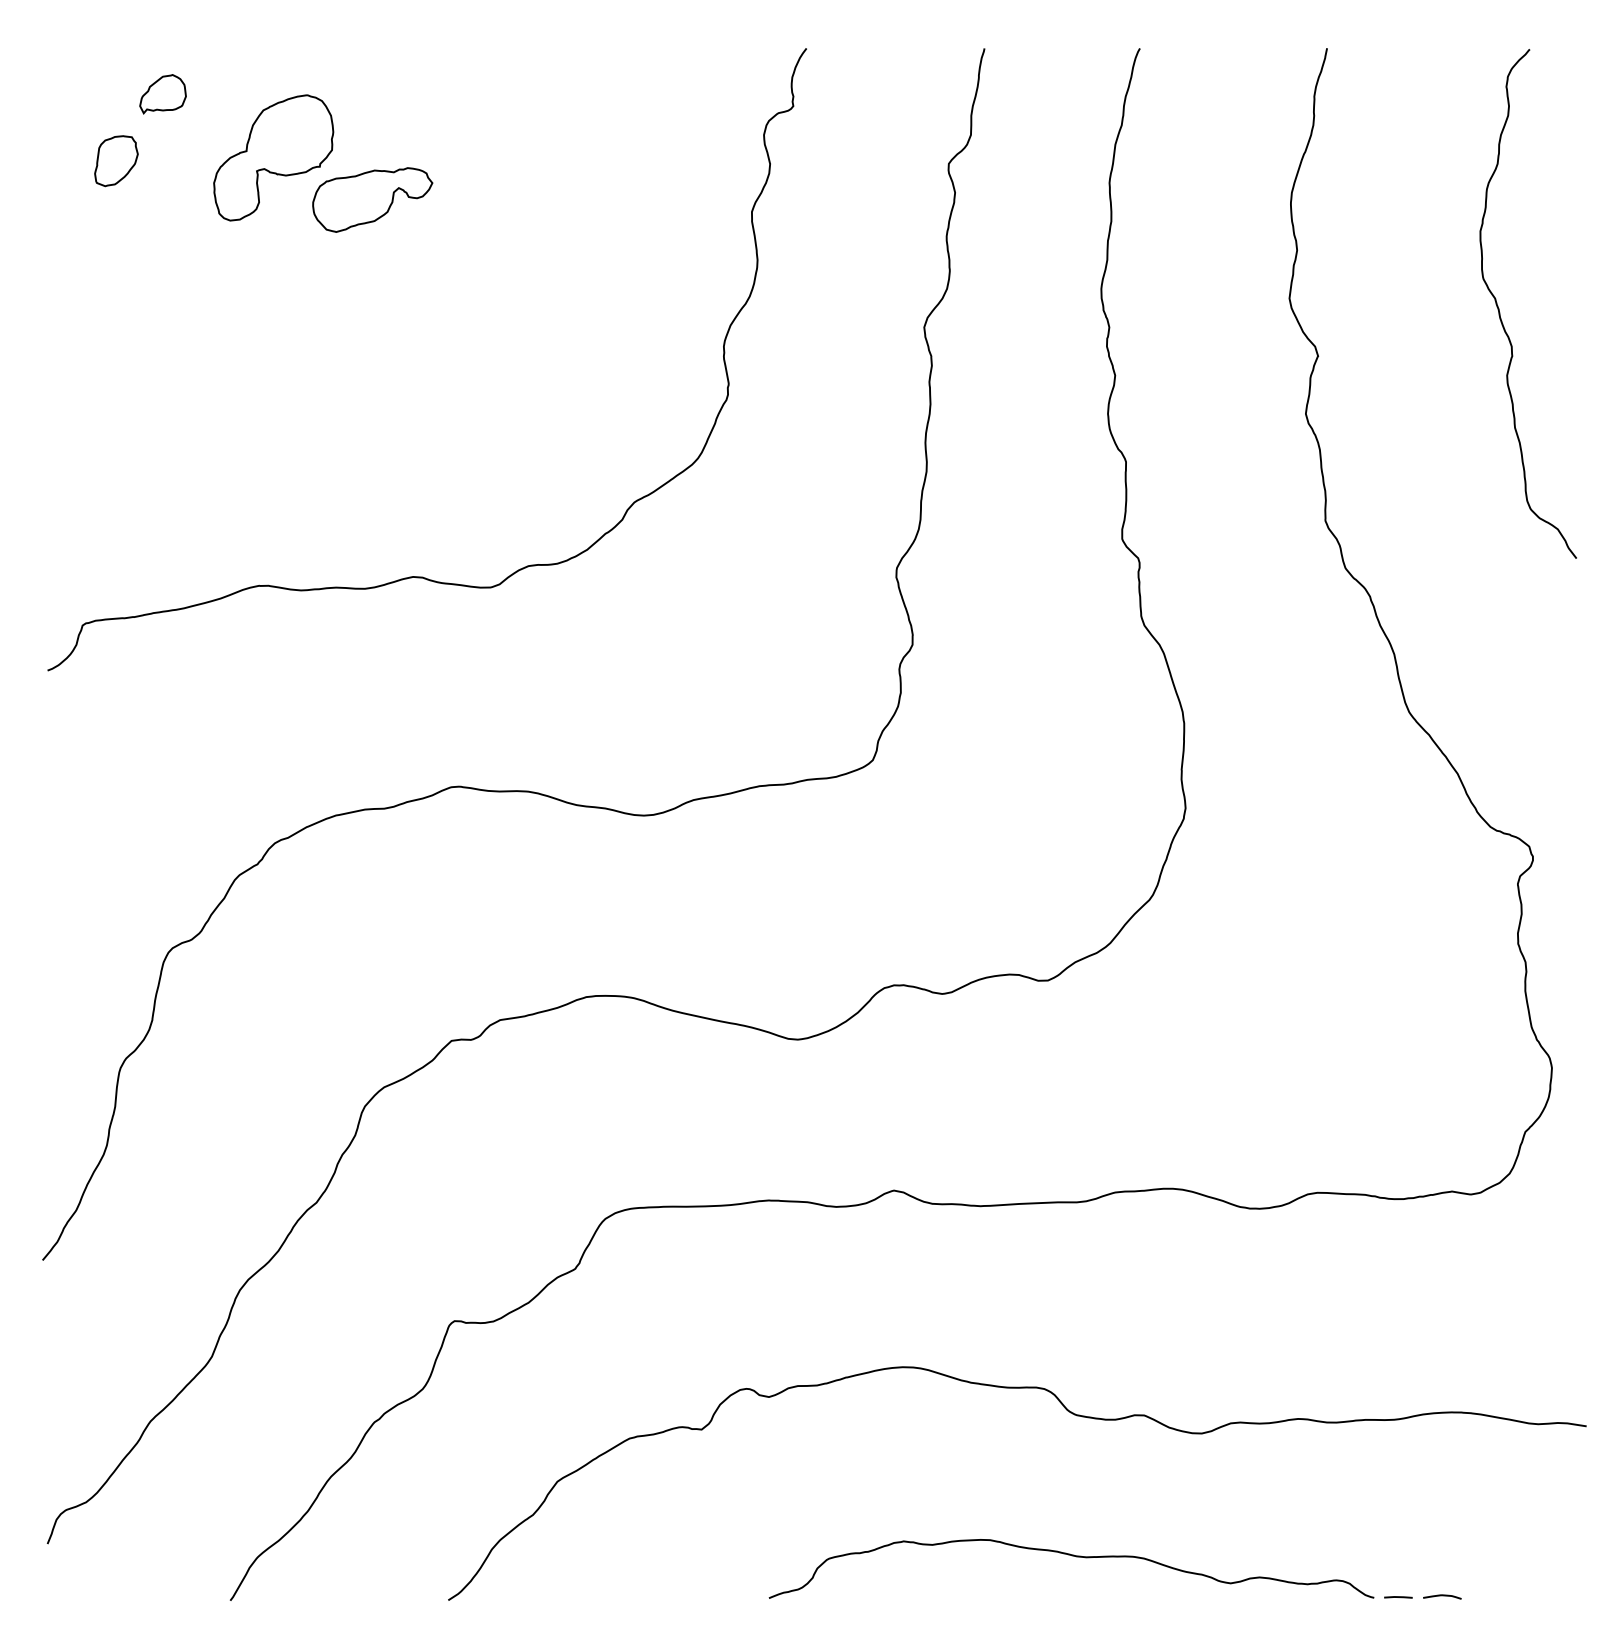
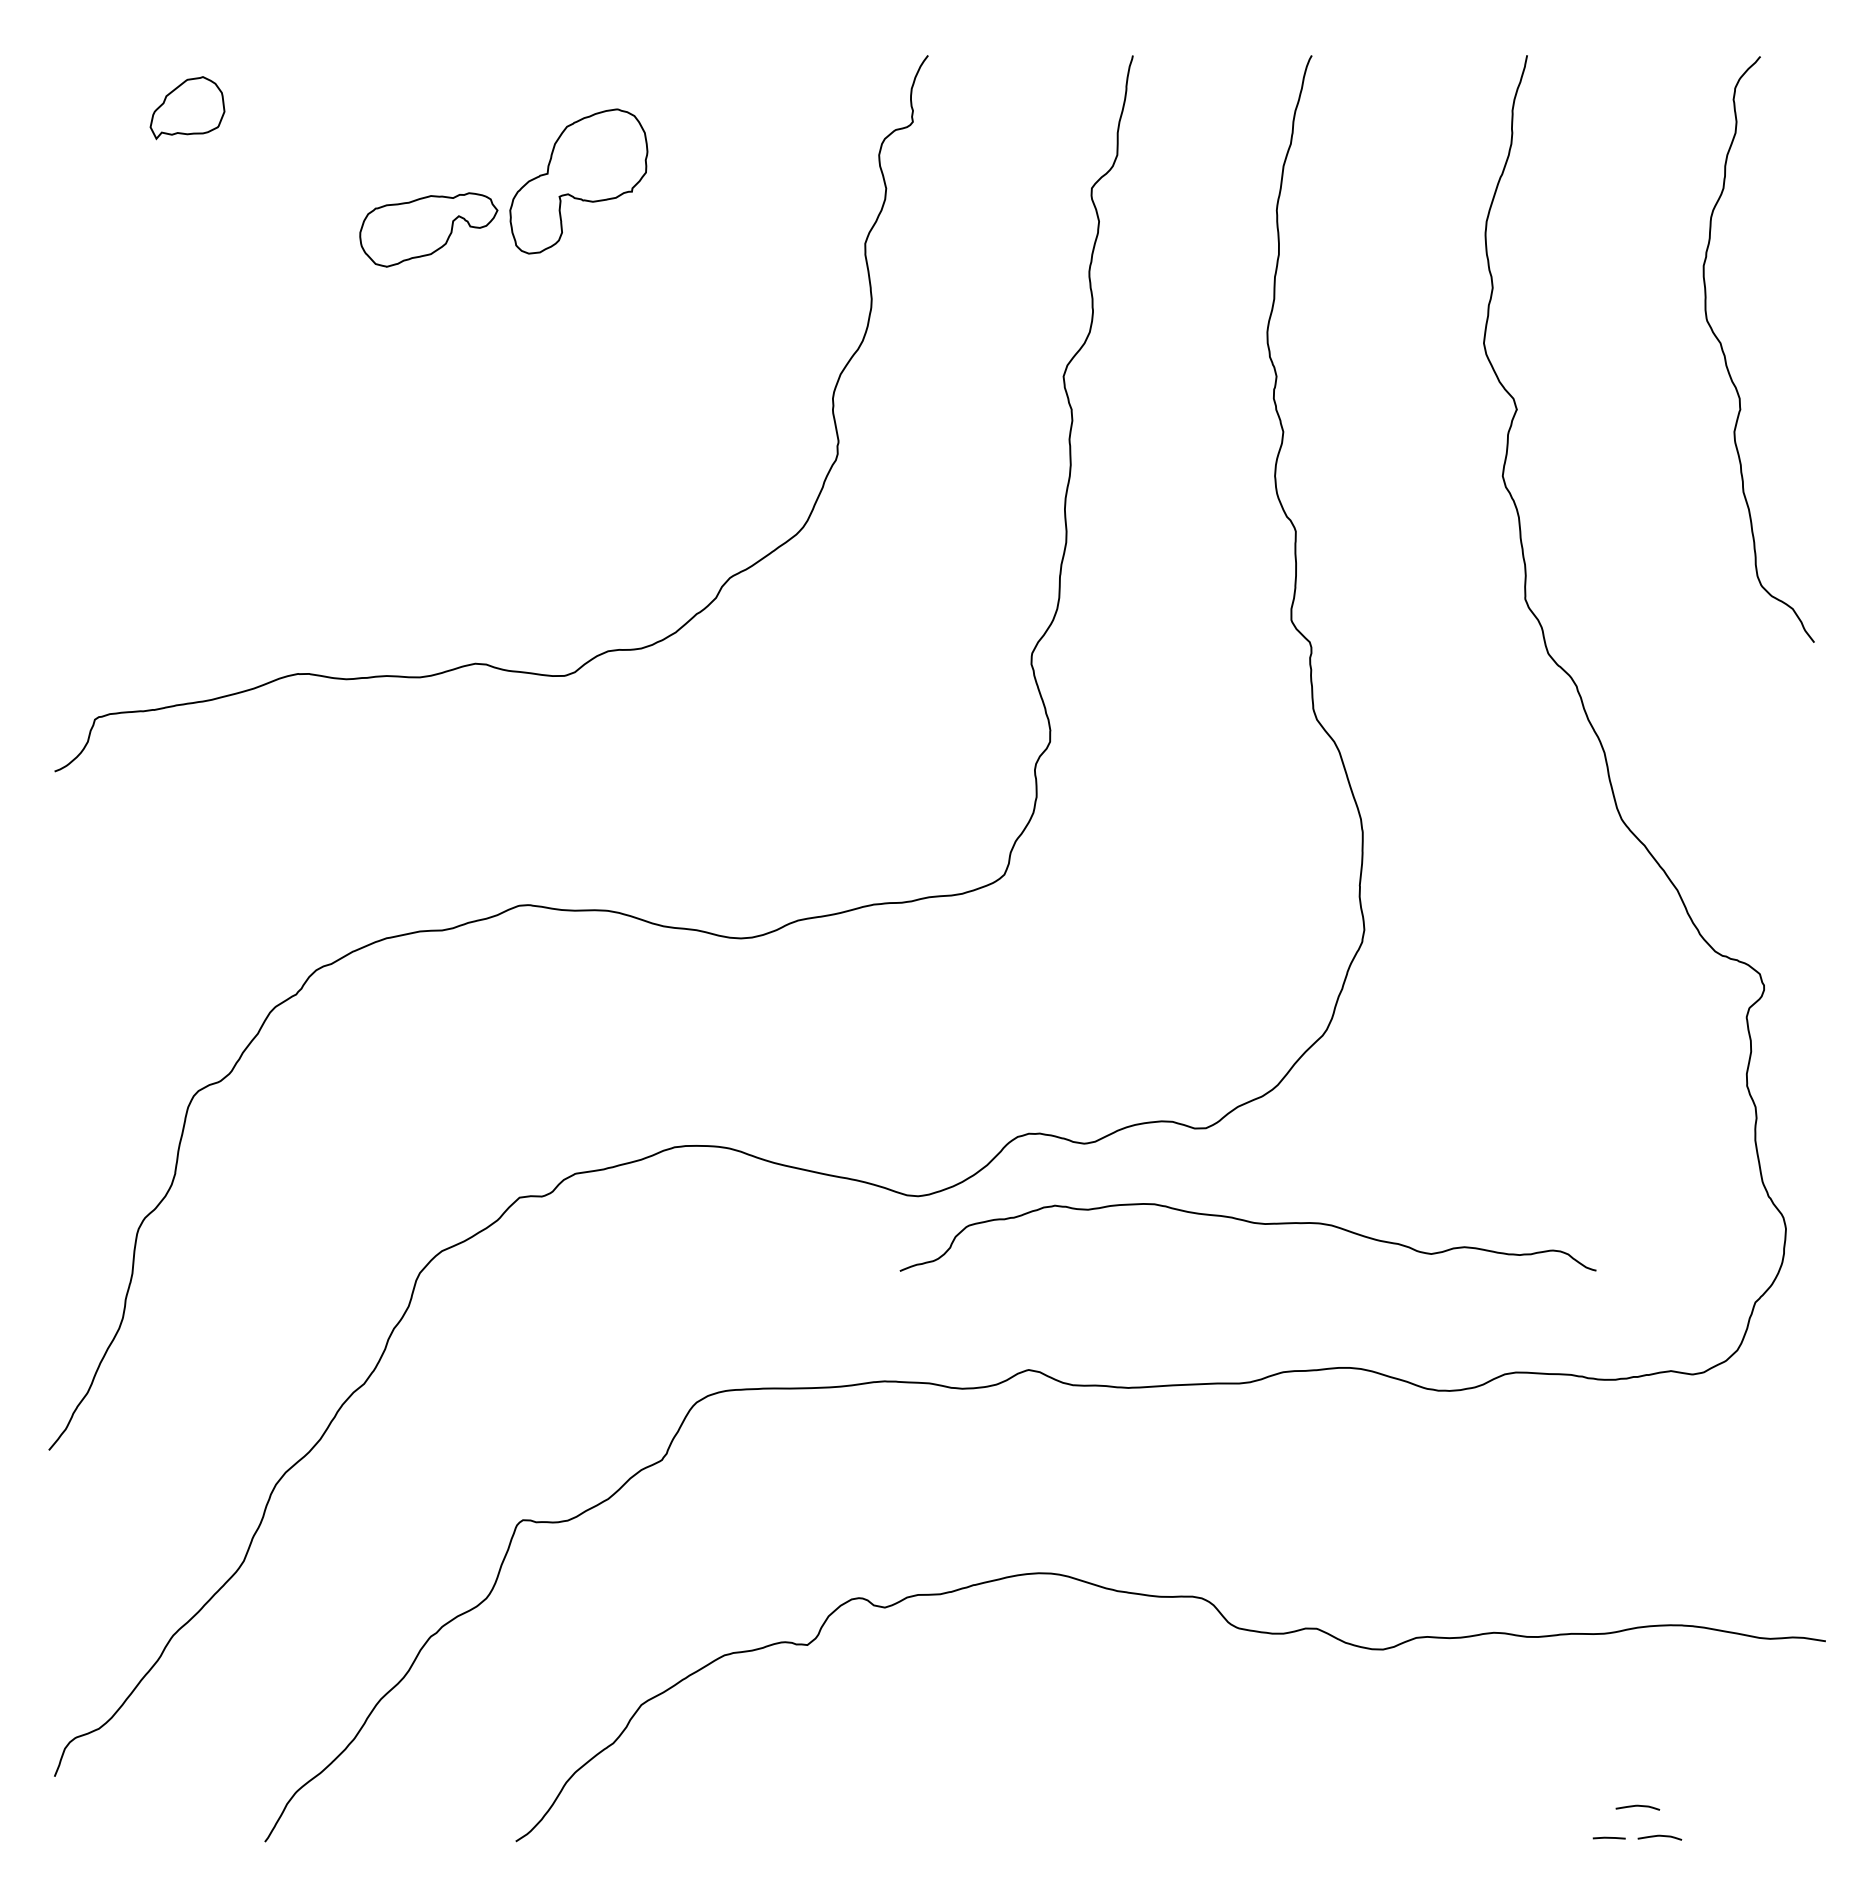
part: (163, 94) -> (187, 108), size x1.4
part: (273, 157) -> (578, 181), moved
part: (116, 160) -> (133, 184), removed
curve: (1074, 1556) -> (1251, 1223), moved
curve: (1422, 1569) -> (1637, 1806), added

